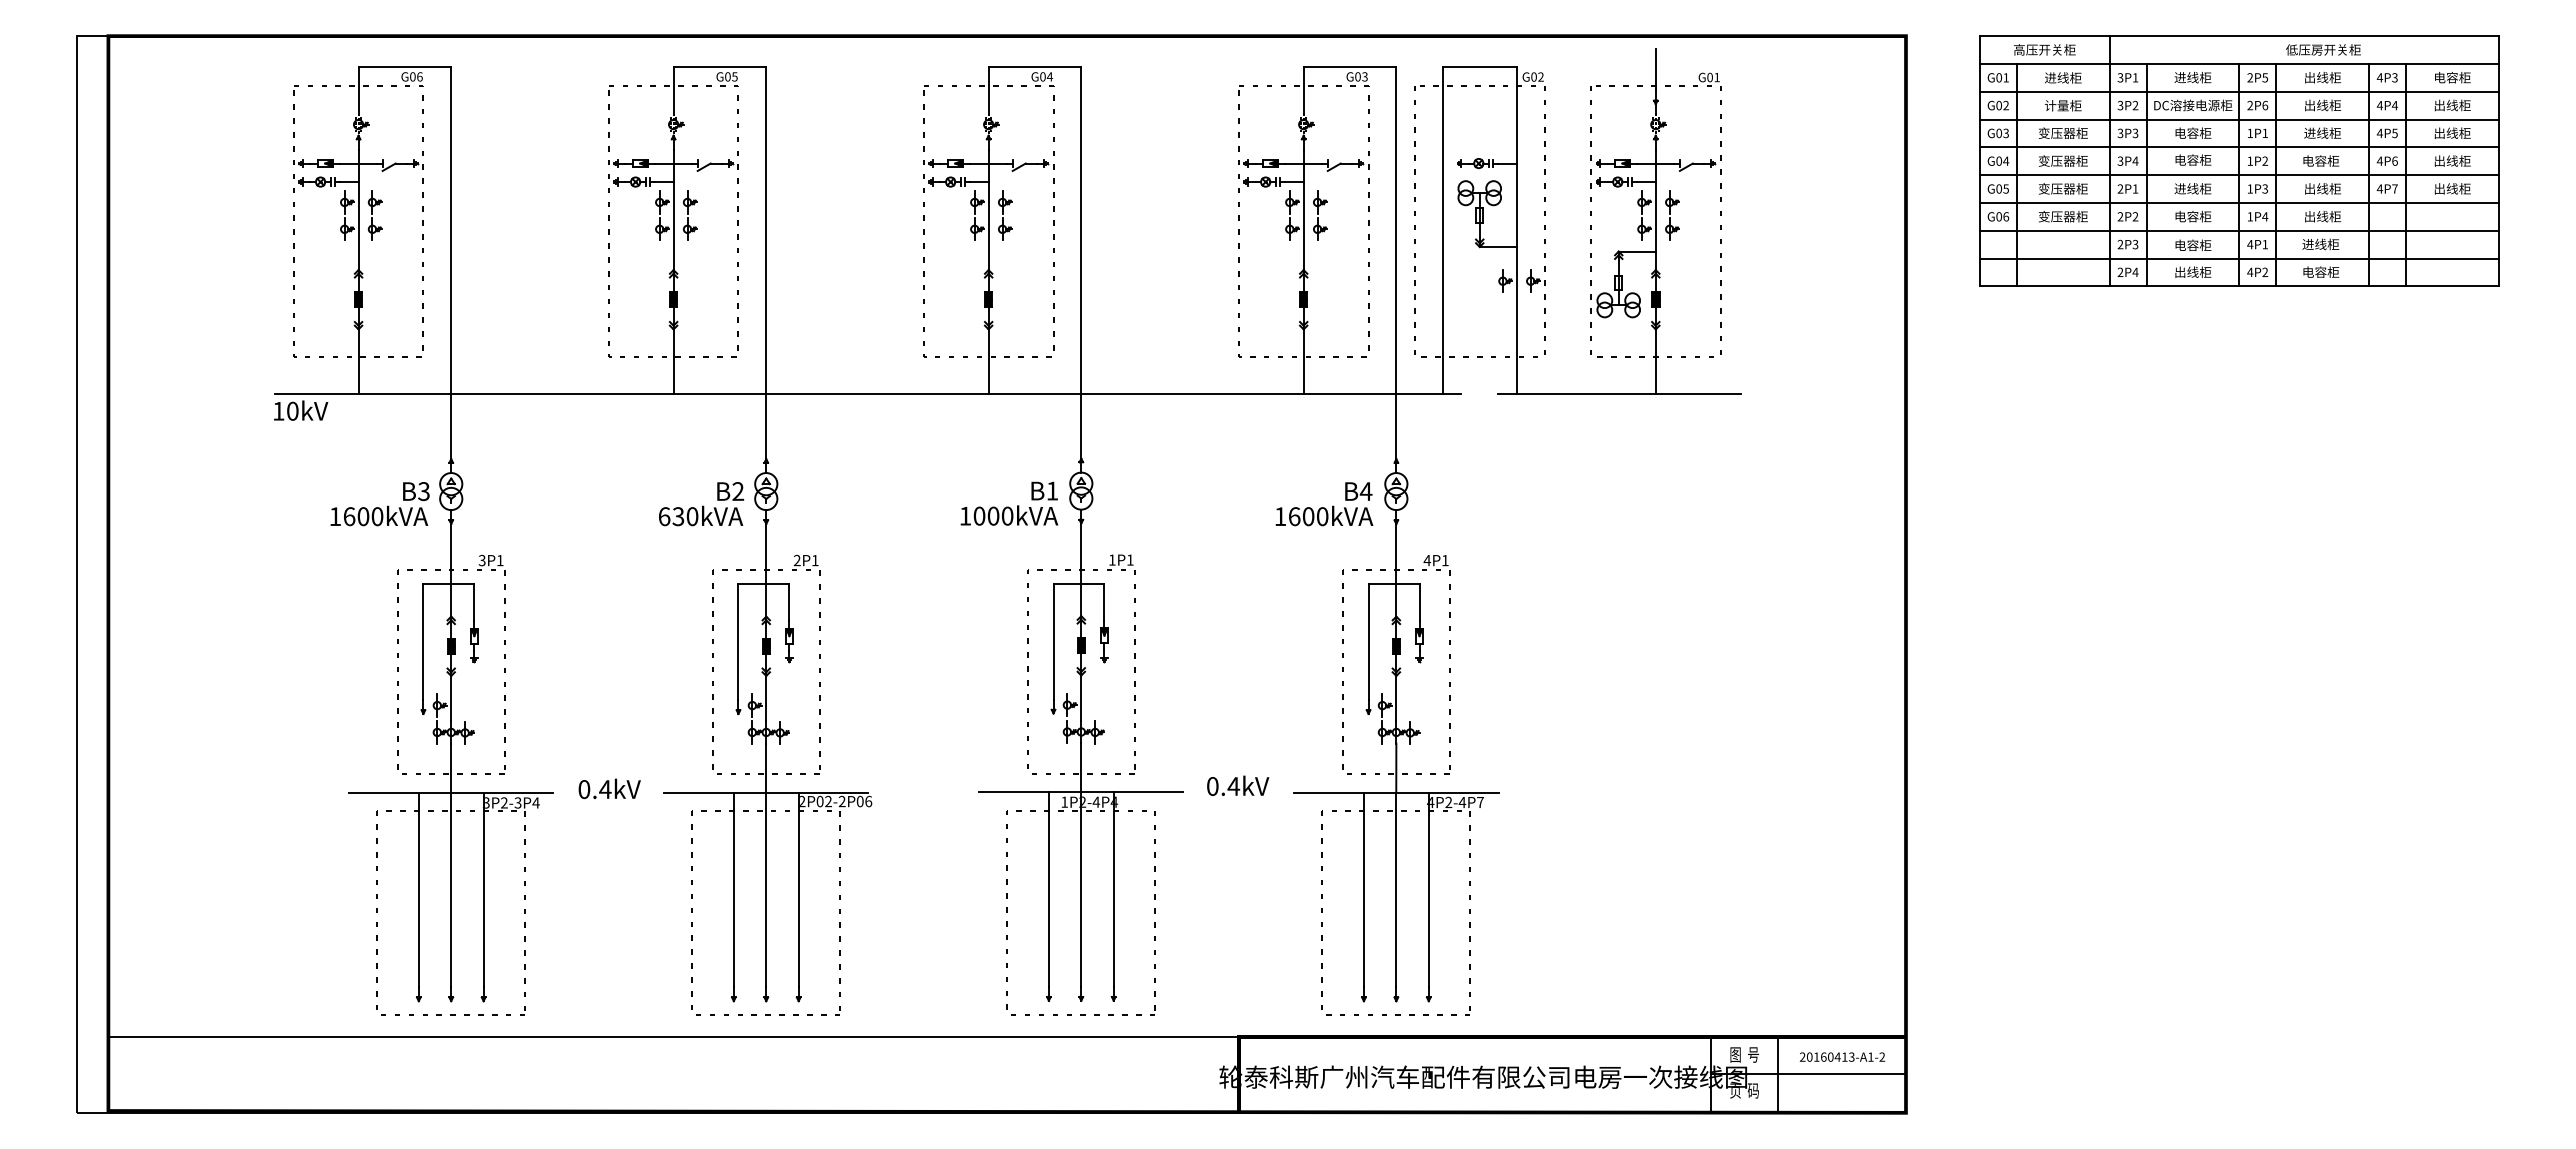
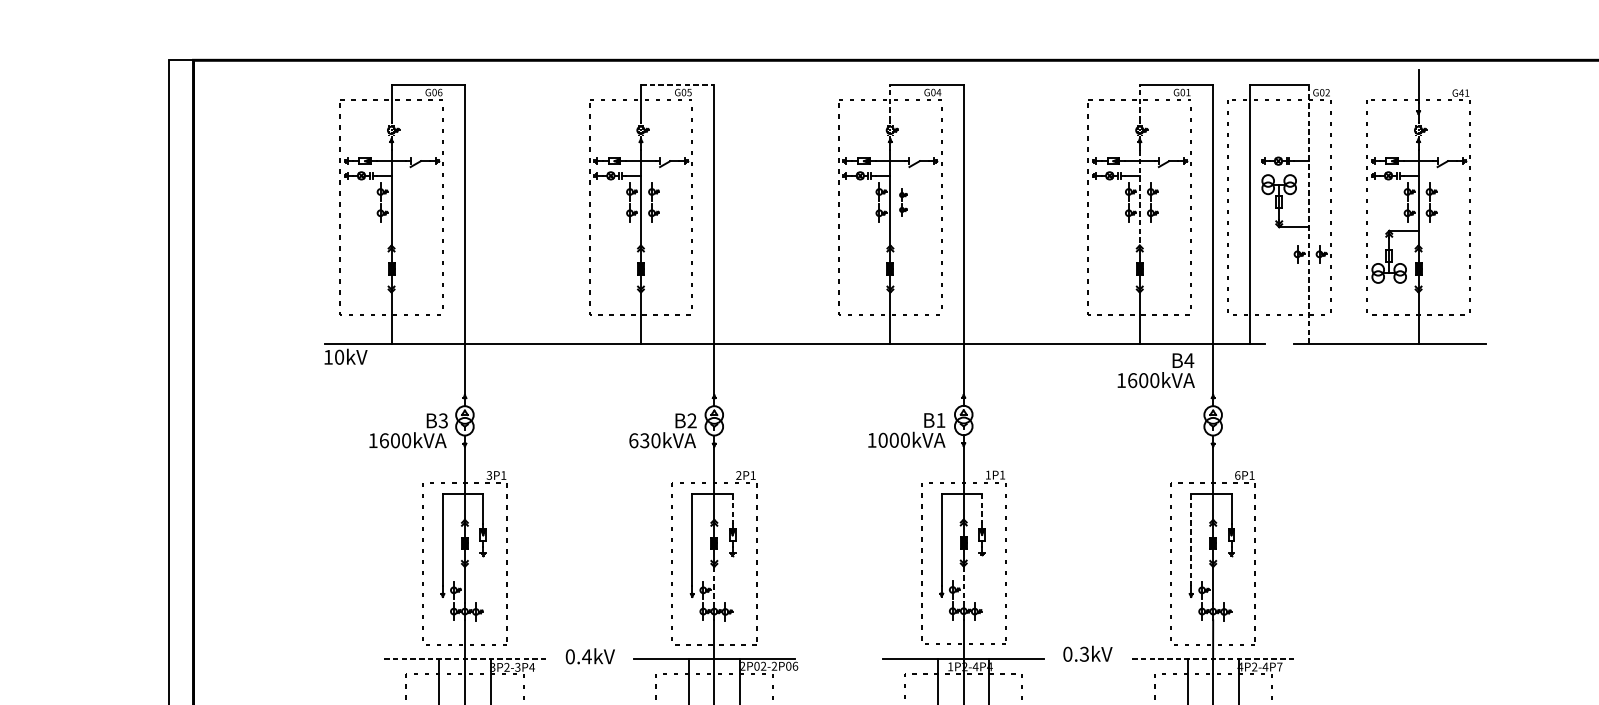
line: (720, 67) -> (678, 85), solid -> dashed
text: (1364, 76) -> (1187, 92), G03 -> G01
text: (1710, 77) -> (1461, 93), G01 -> G41
line: (988, 89) -> (890, 102), solid -> dashed
line: (1303, 89) -> (1139, 102), solid -> dashed
line: (1303, 210) -> (1139, 198), solid -> dashed
part: (374, 215) -> (404, 202), removed
part: (1005, 215) -> (903, 202), size x0.7
line: (1516, 230) -> (1308, 214), solid -> dashed
text: (1324, 504) -> (1156, 370), moved
text: (1427, 560) -> (1237, 475), 4P1 -> 6P1
line: (789, 602) -> (732, 508), solid -> dashed
line: (1104, 602) -> (982, 508), solid -> dashed
line: (1368, 642) -> (1191, 540), solid -> dashed
line: (766, 698) -> (714, 584), solid -> dashed
line: (1081, 698) -> (963, 584), solid -> dashed
text: (1233, 786) -> (1084, 654), 0.4kV -> 0.3kV
line: (451, 792) -> (465, 659), solid -> dashed
line: (1396, 792) -> (1213, 659), solid -> dashed

